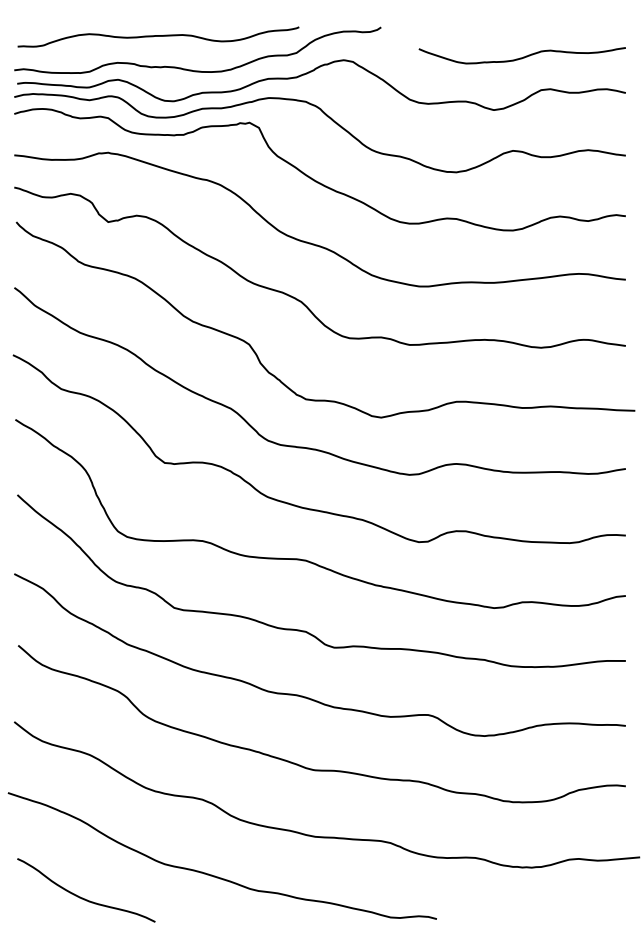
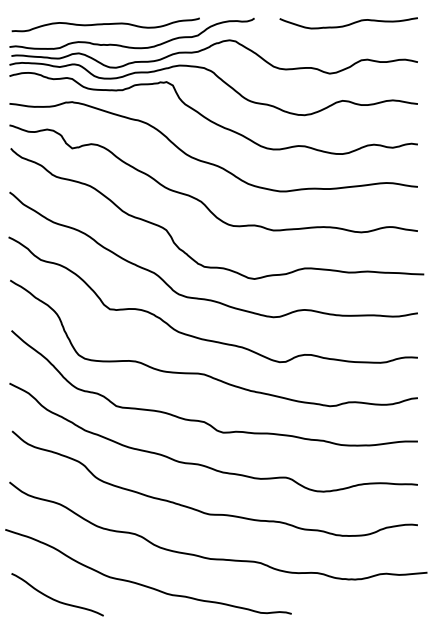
curve: (523, 56) -> (349, 23), moved

